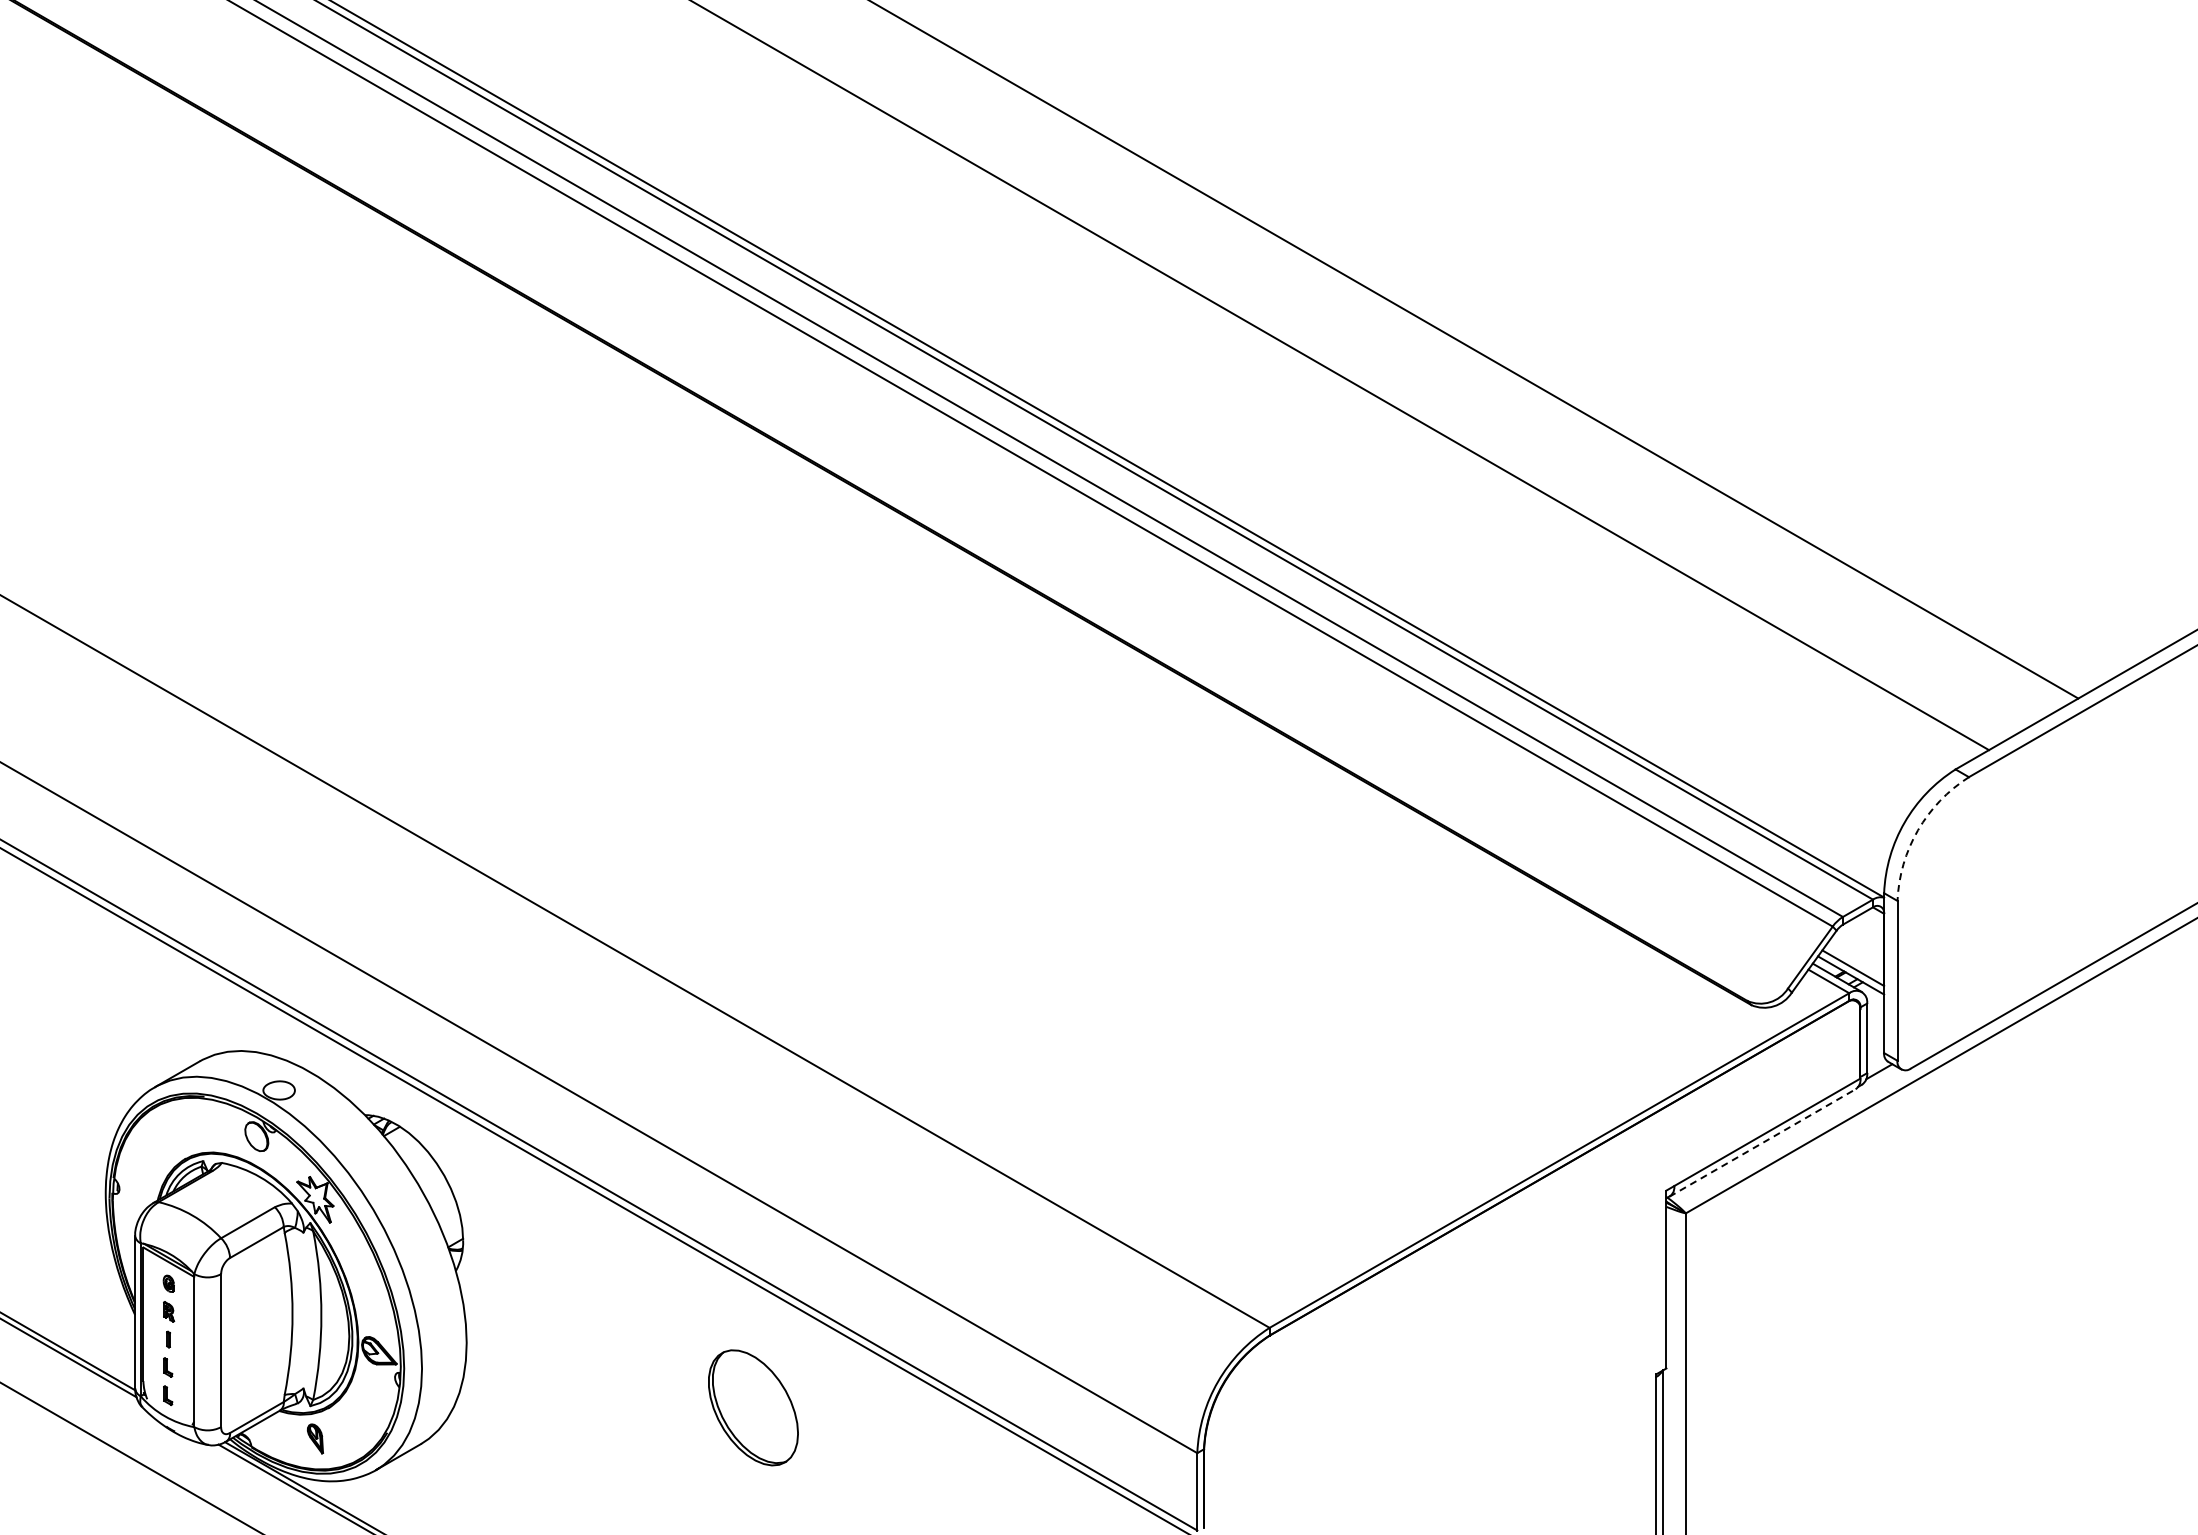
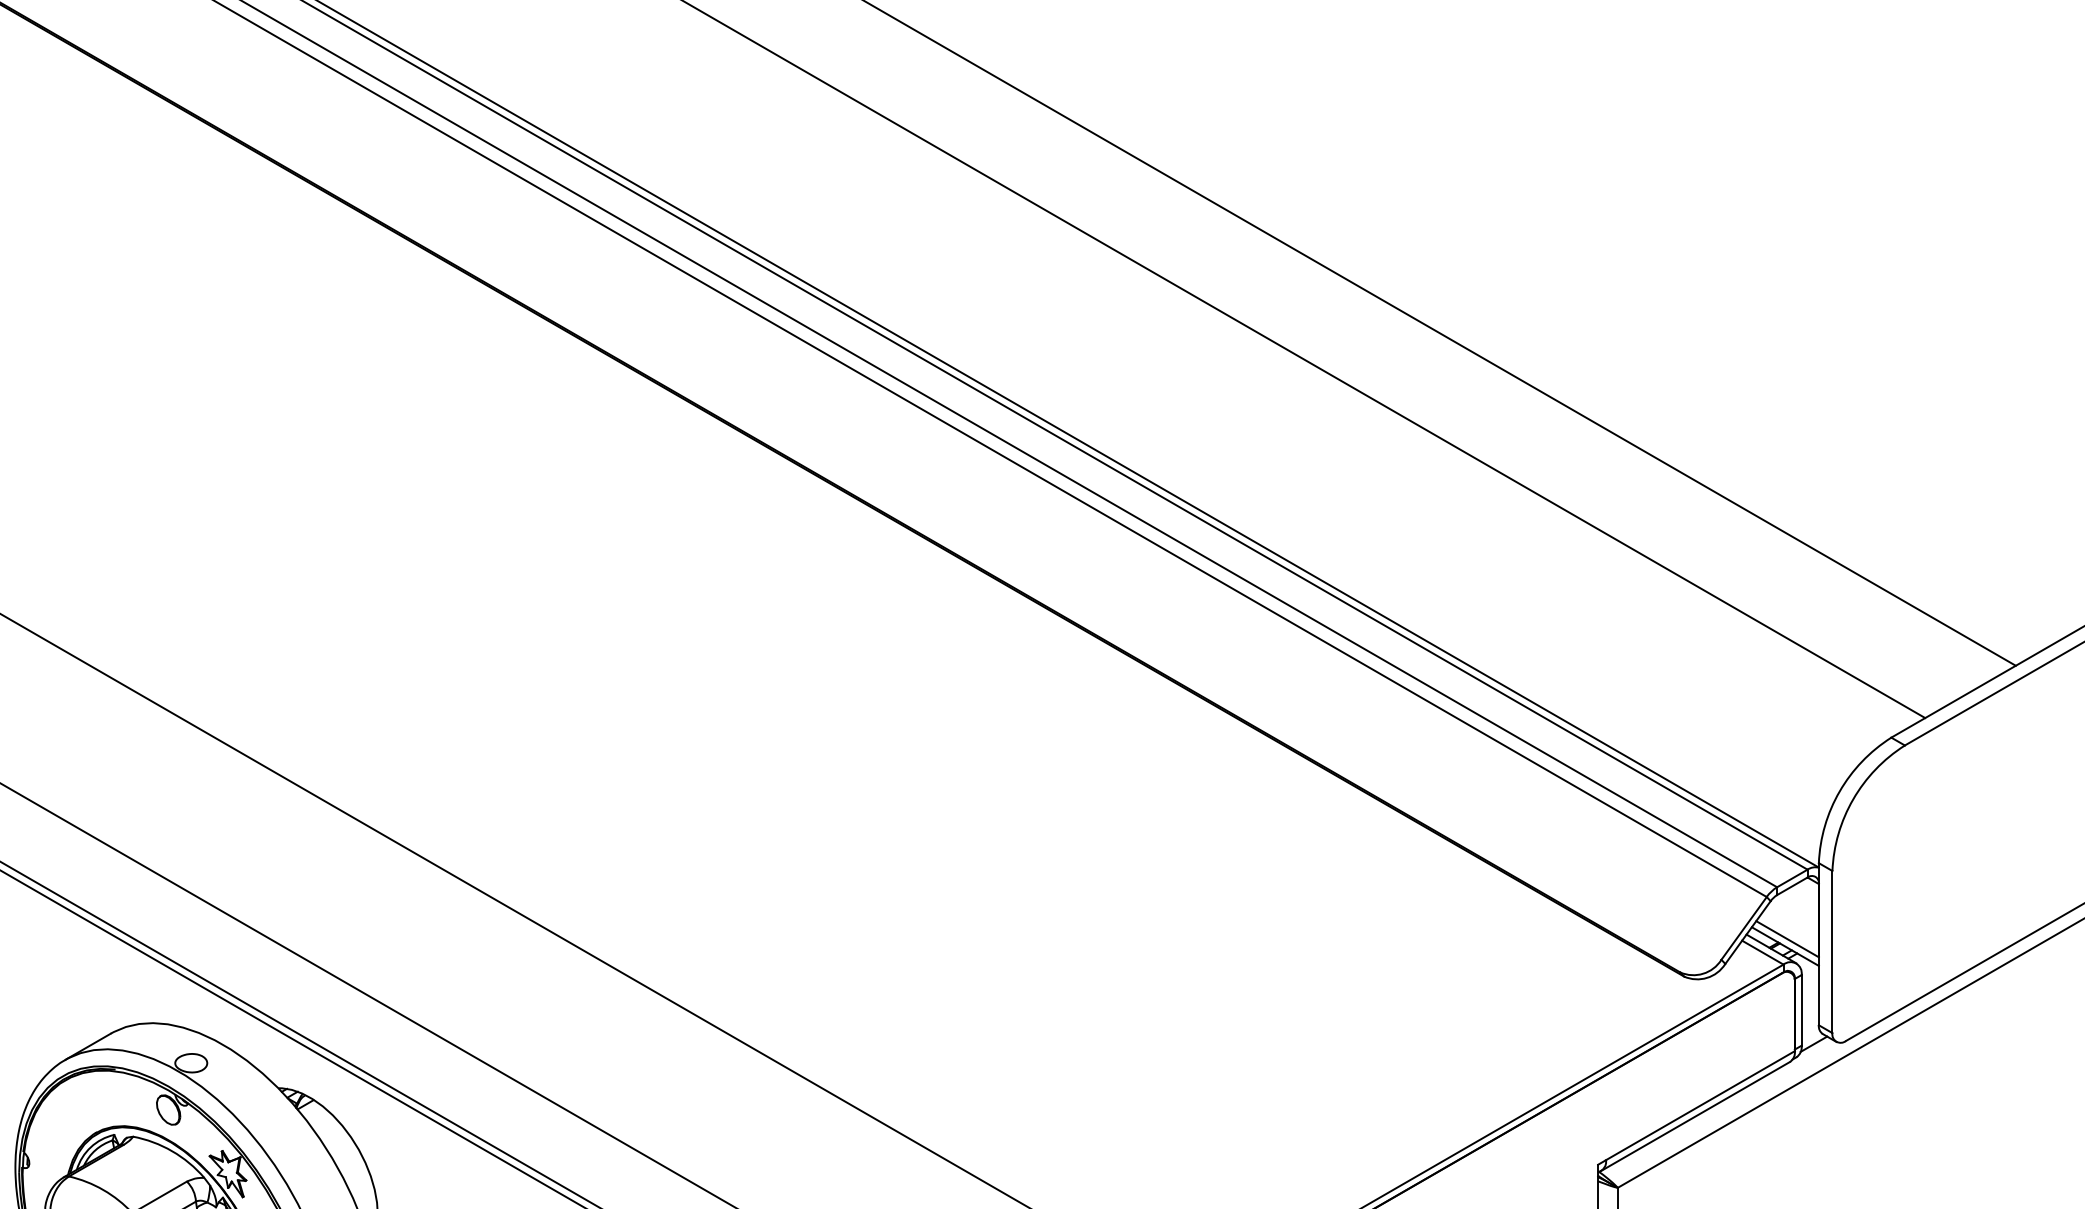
arc: (1918, 830) -> (1853, 799), dashed -> solid
line: (1762, 1142) -> (1695, 1115), dashed -> solid

